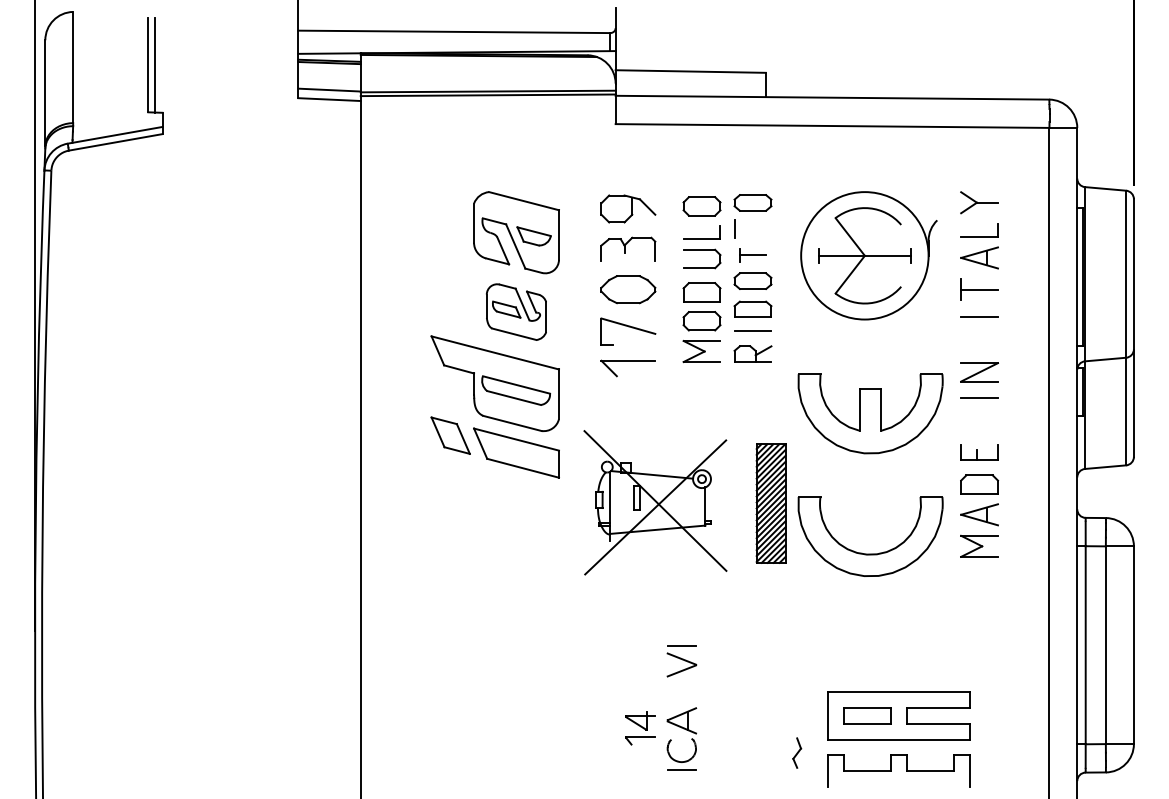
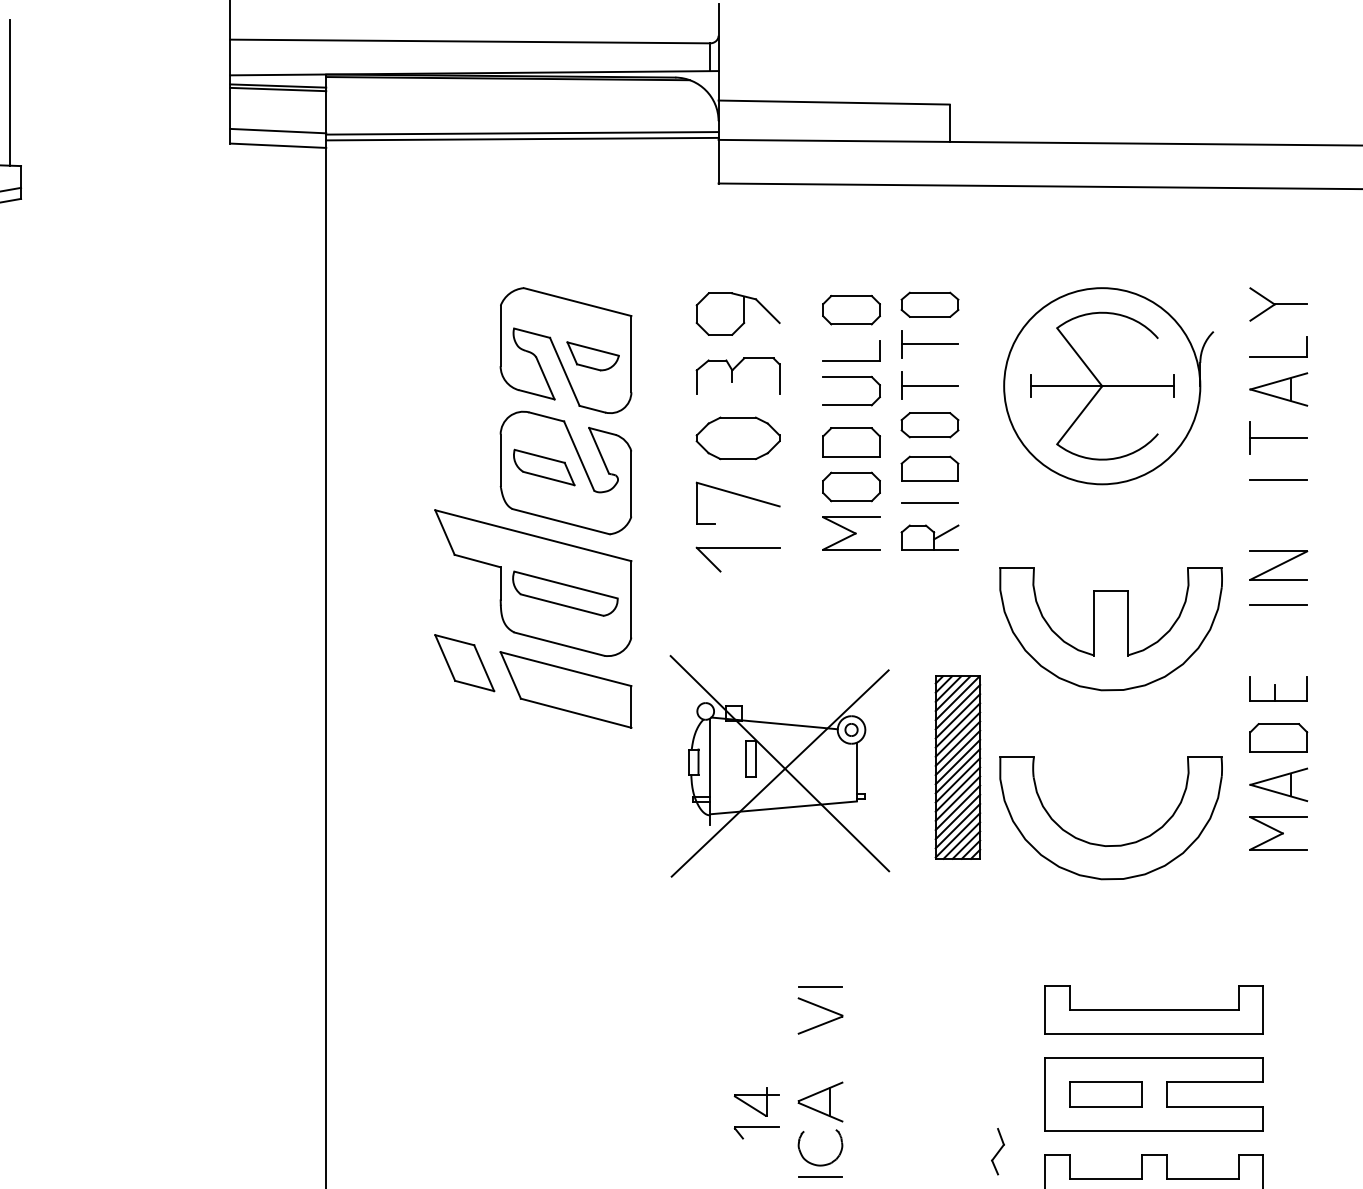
line: (752, 228) -> (929, 344), added
part: (752, 255) -> (929, 385), size x1.43
part: (516, 311) -> (565, 471), size x1.43
part: (898, 660) -> (1153, 1009), added

